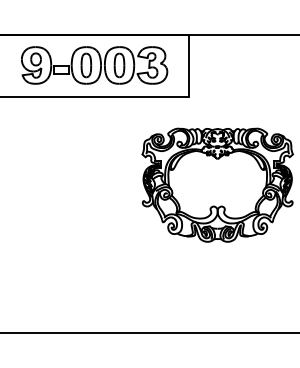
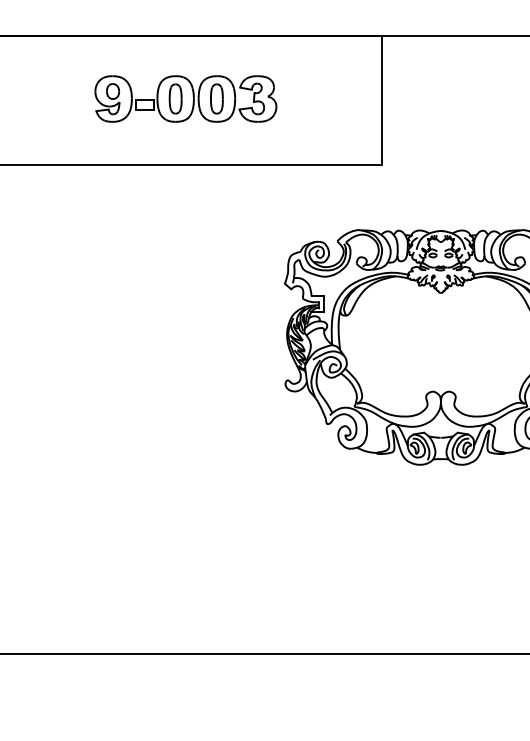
part: (94, 65) -> (185, 99), size x0.6

